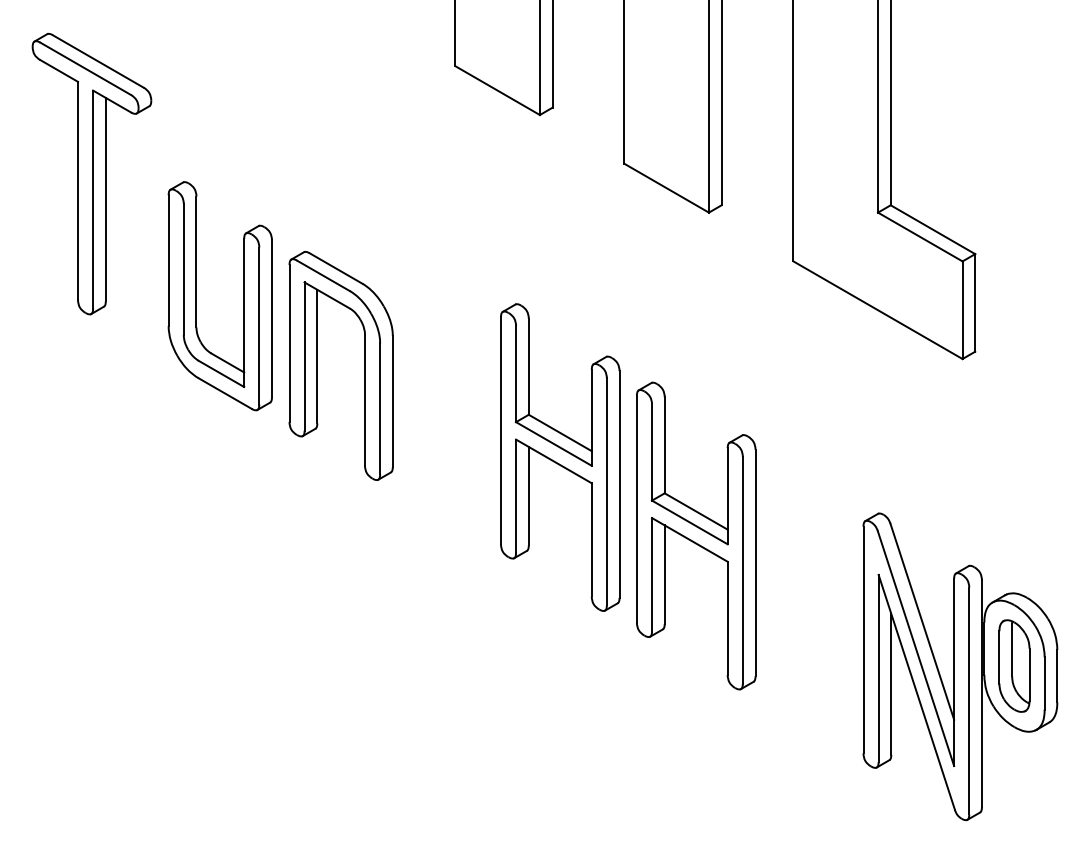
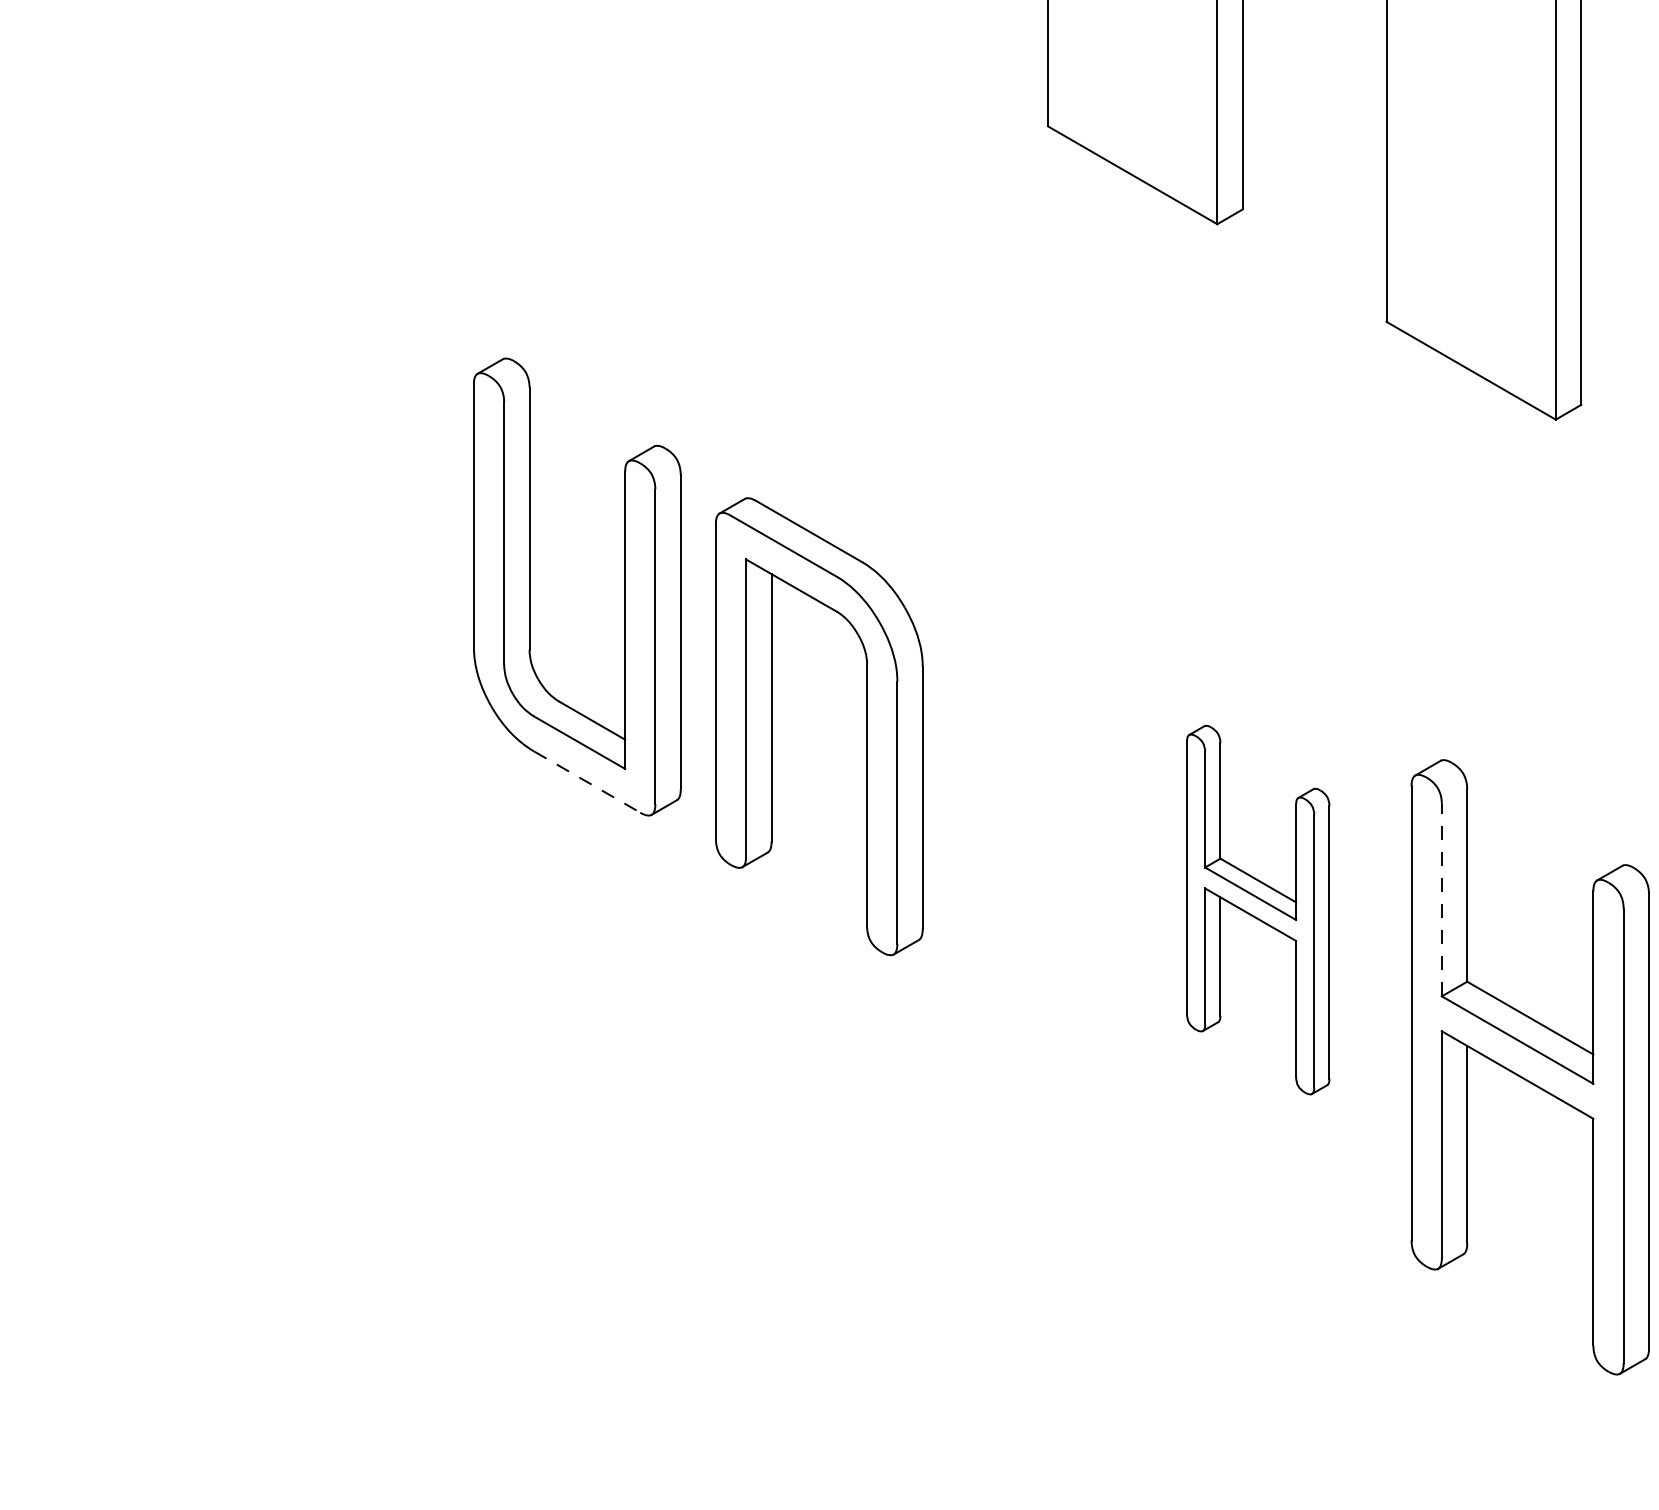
part: (91, 173) -> (319, 341), removed
line: (225, 393) -> (587, 781), solid -> dashed
line: (652, 452) -> (1442, 899), solid -> dashed
part: (560, 457) -> (1258, 909), size x0.6

